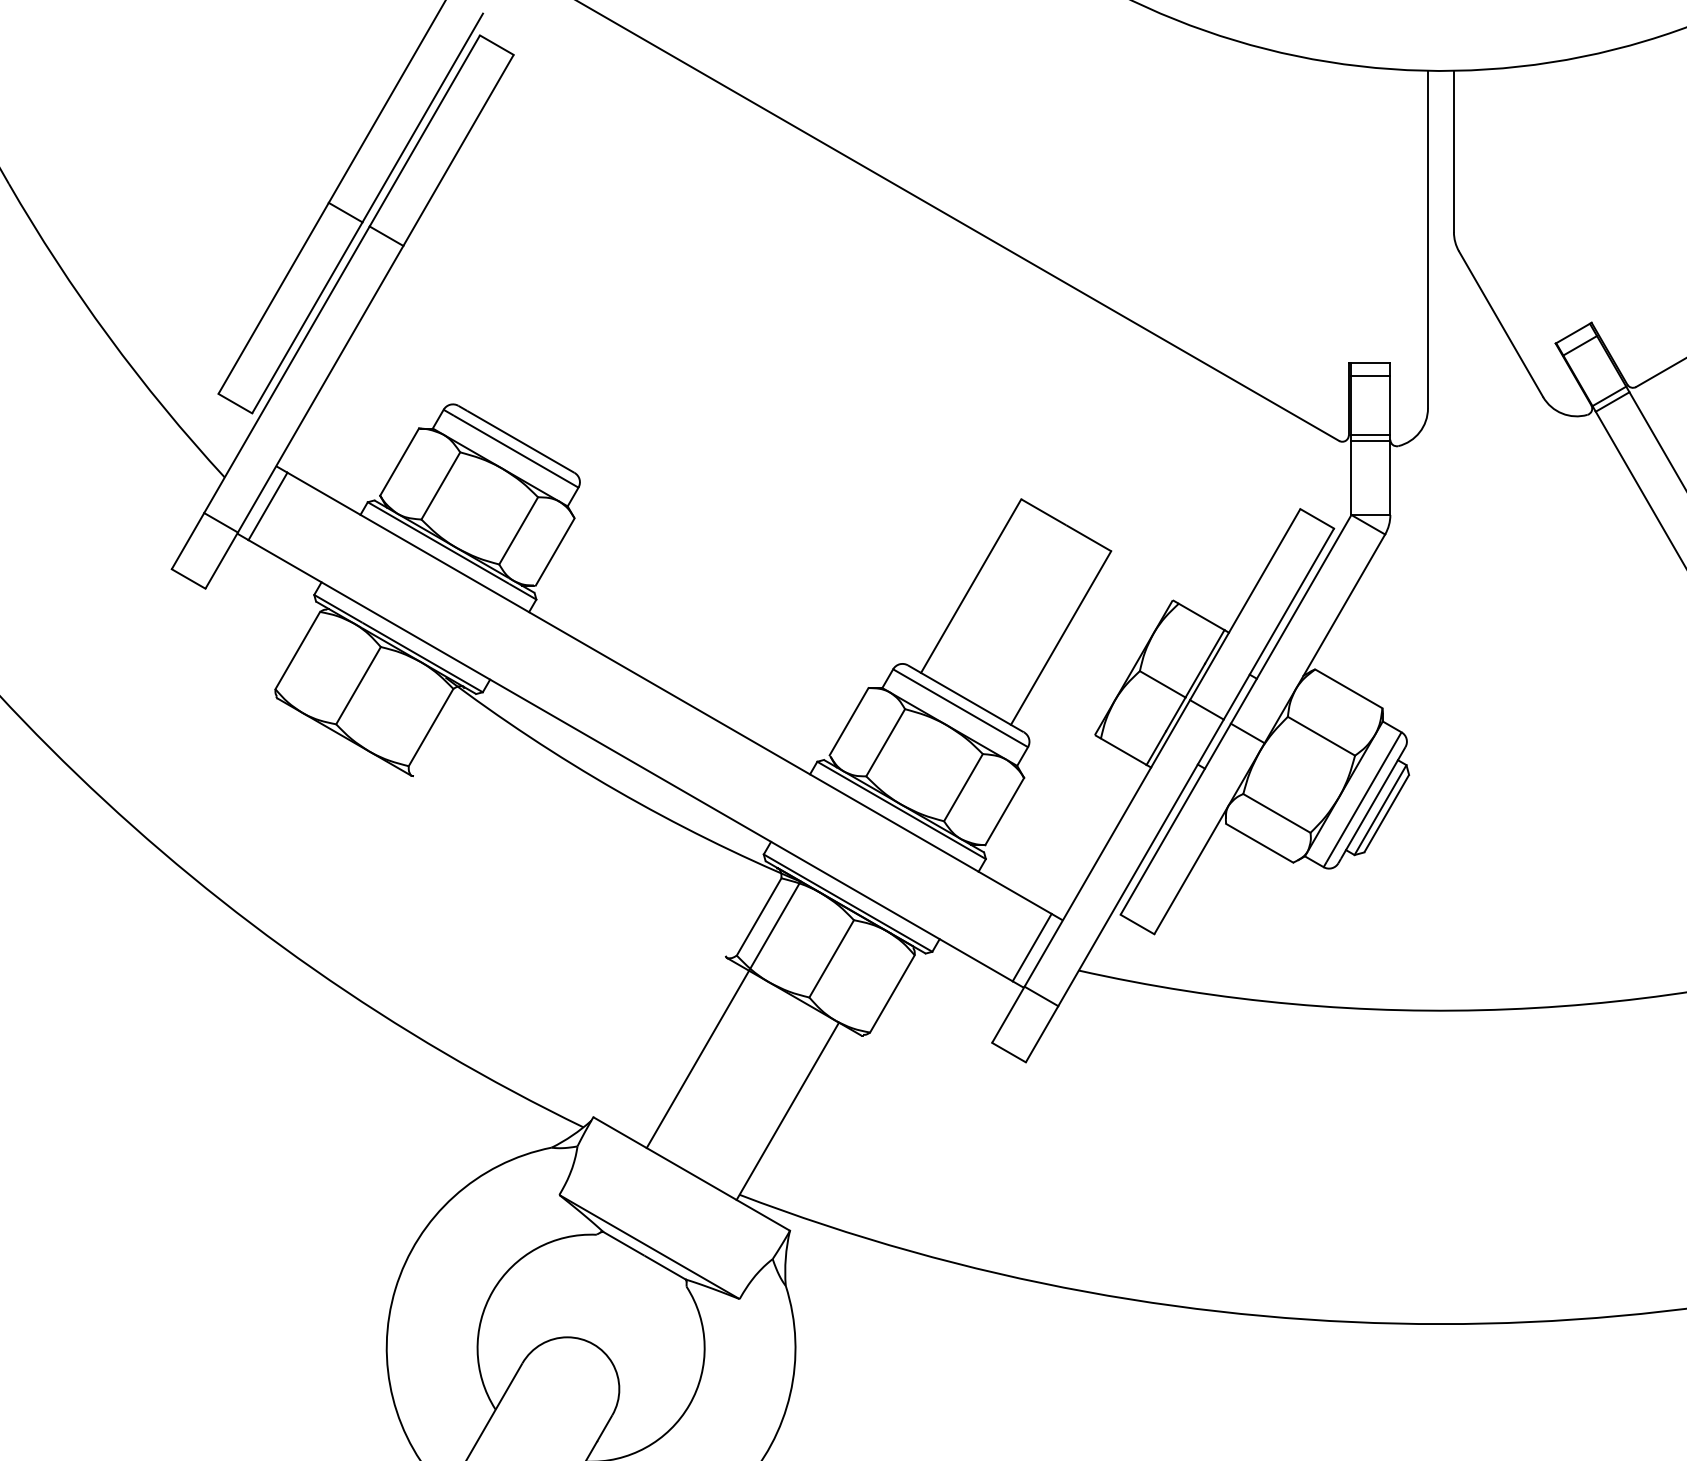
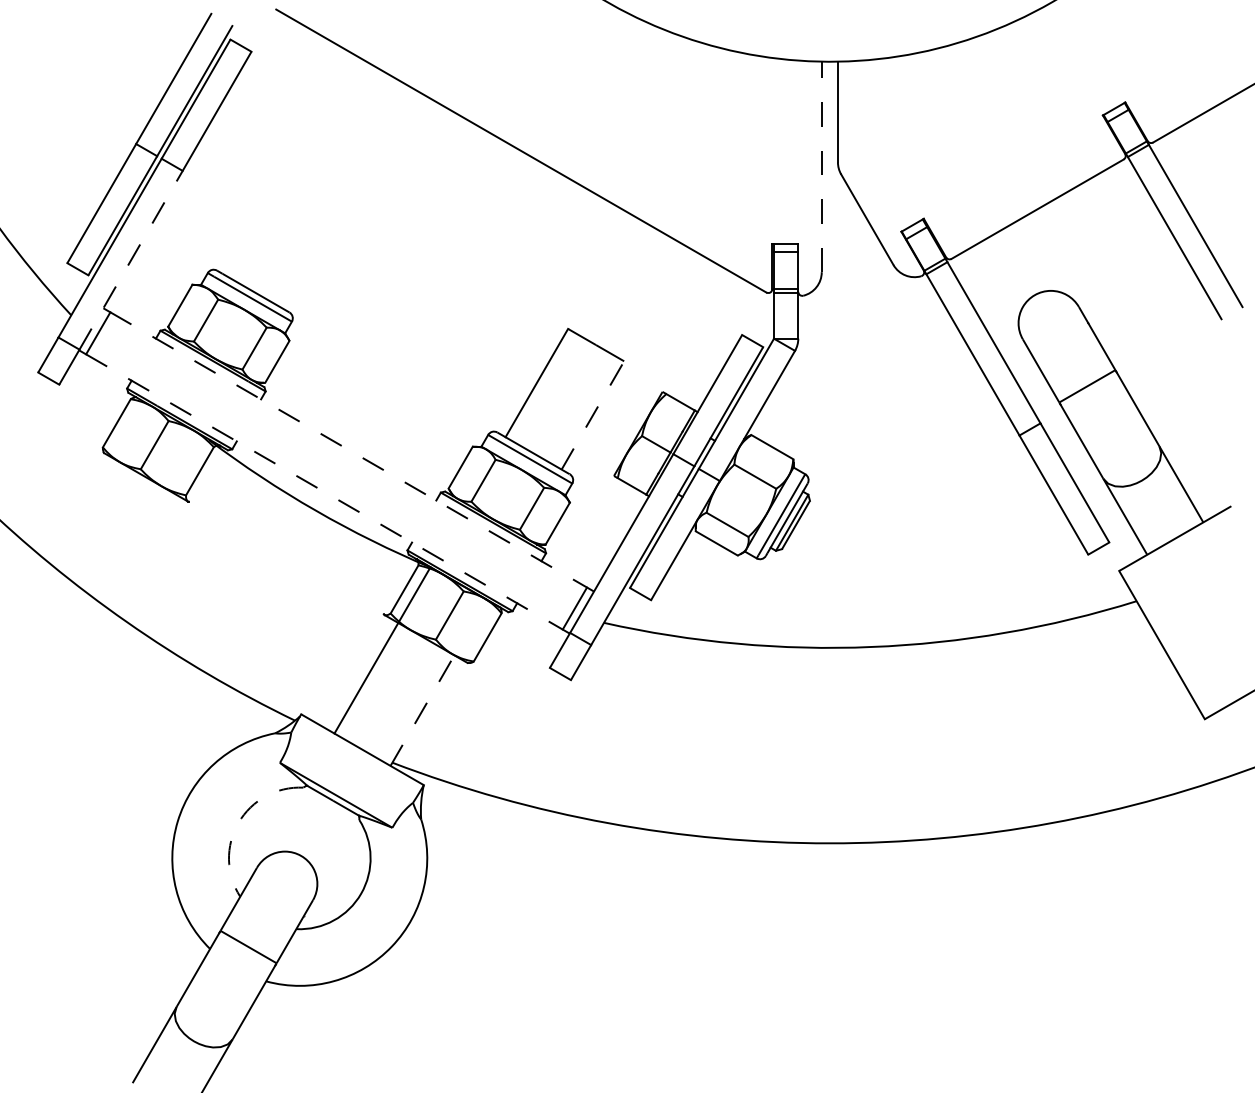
line: (1427, 238) -> (821, 166), solid -> dashed
line: (321, 387) -> (131, 259), solid -> dashed
line: (1060, 638) -> (592, 415), solid -> dashed
line: (670, 694) -> (349, 450), solid -> dashed
line: (630, 761) -> (324, 492), solid -> dashed
line: (787, 1111) -> (422, 710), solid -> dashed
arc: (492, 1290) -> (238, 822), solid -> dashed

